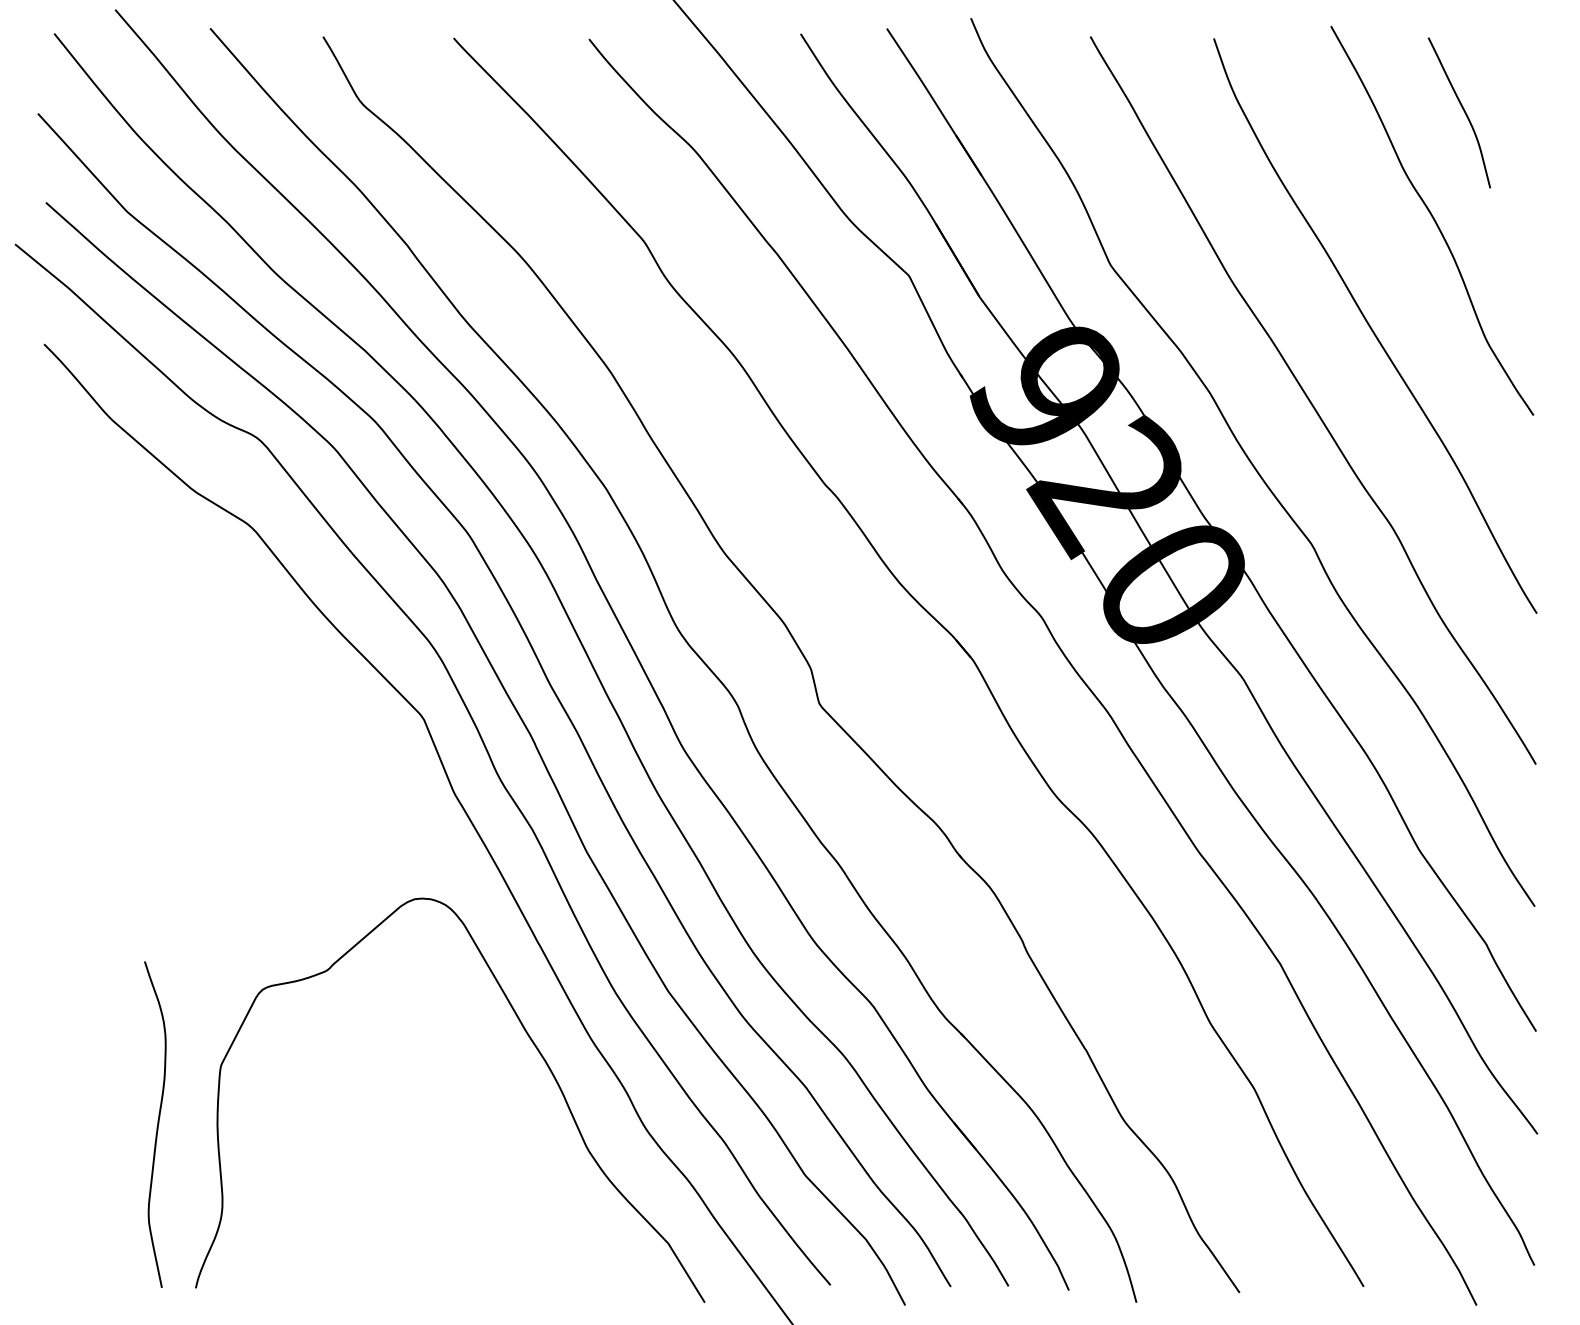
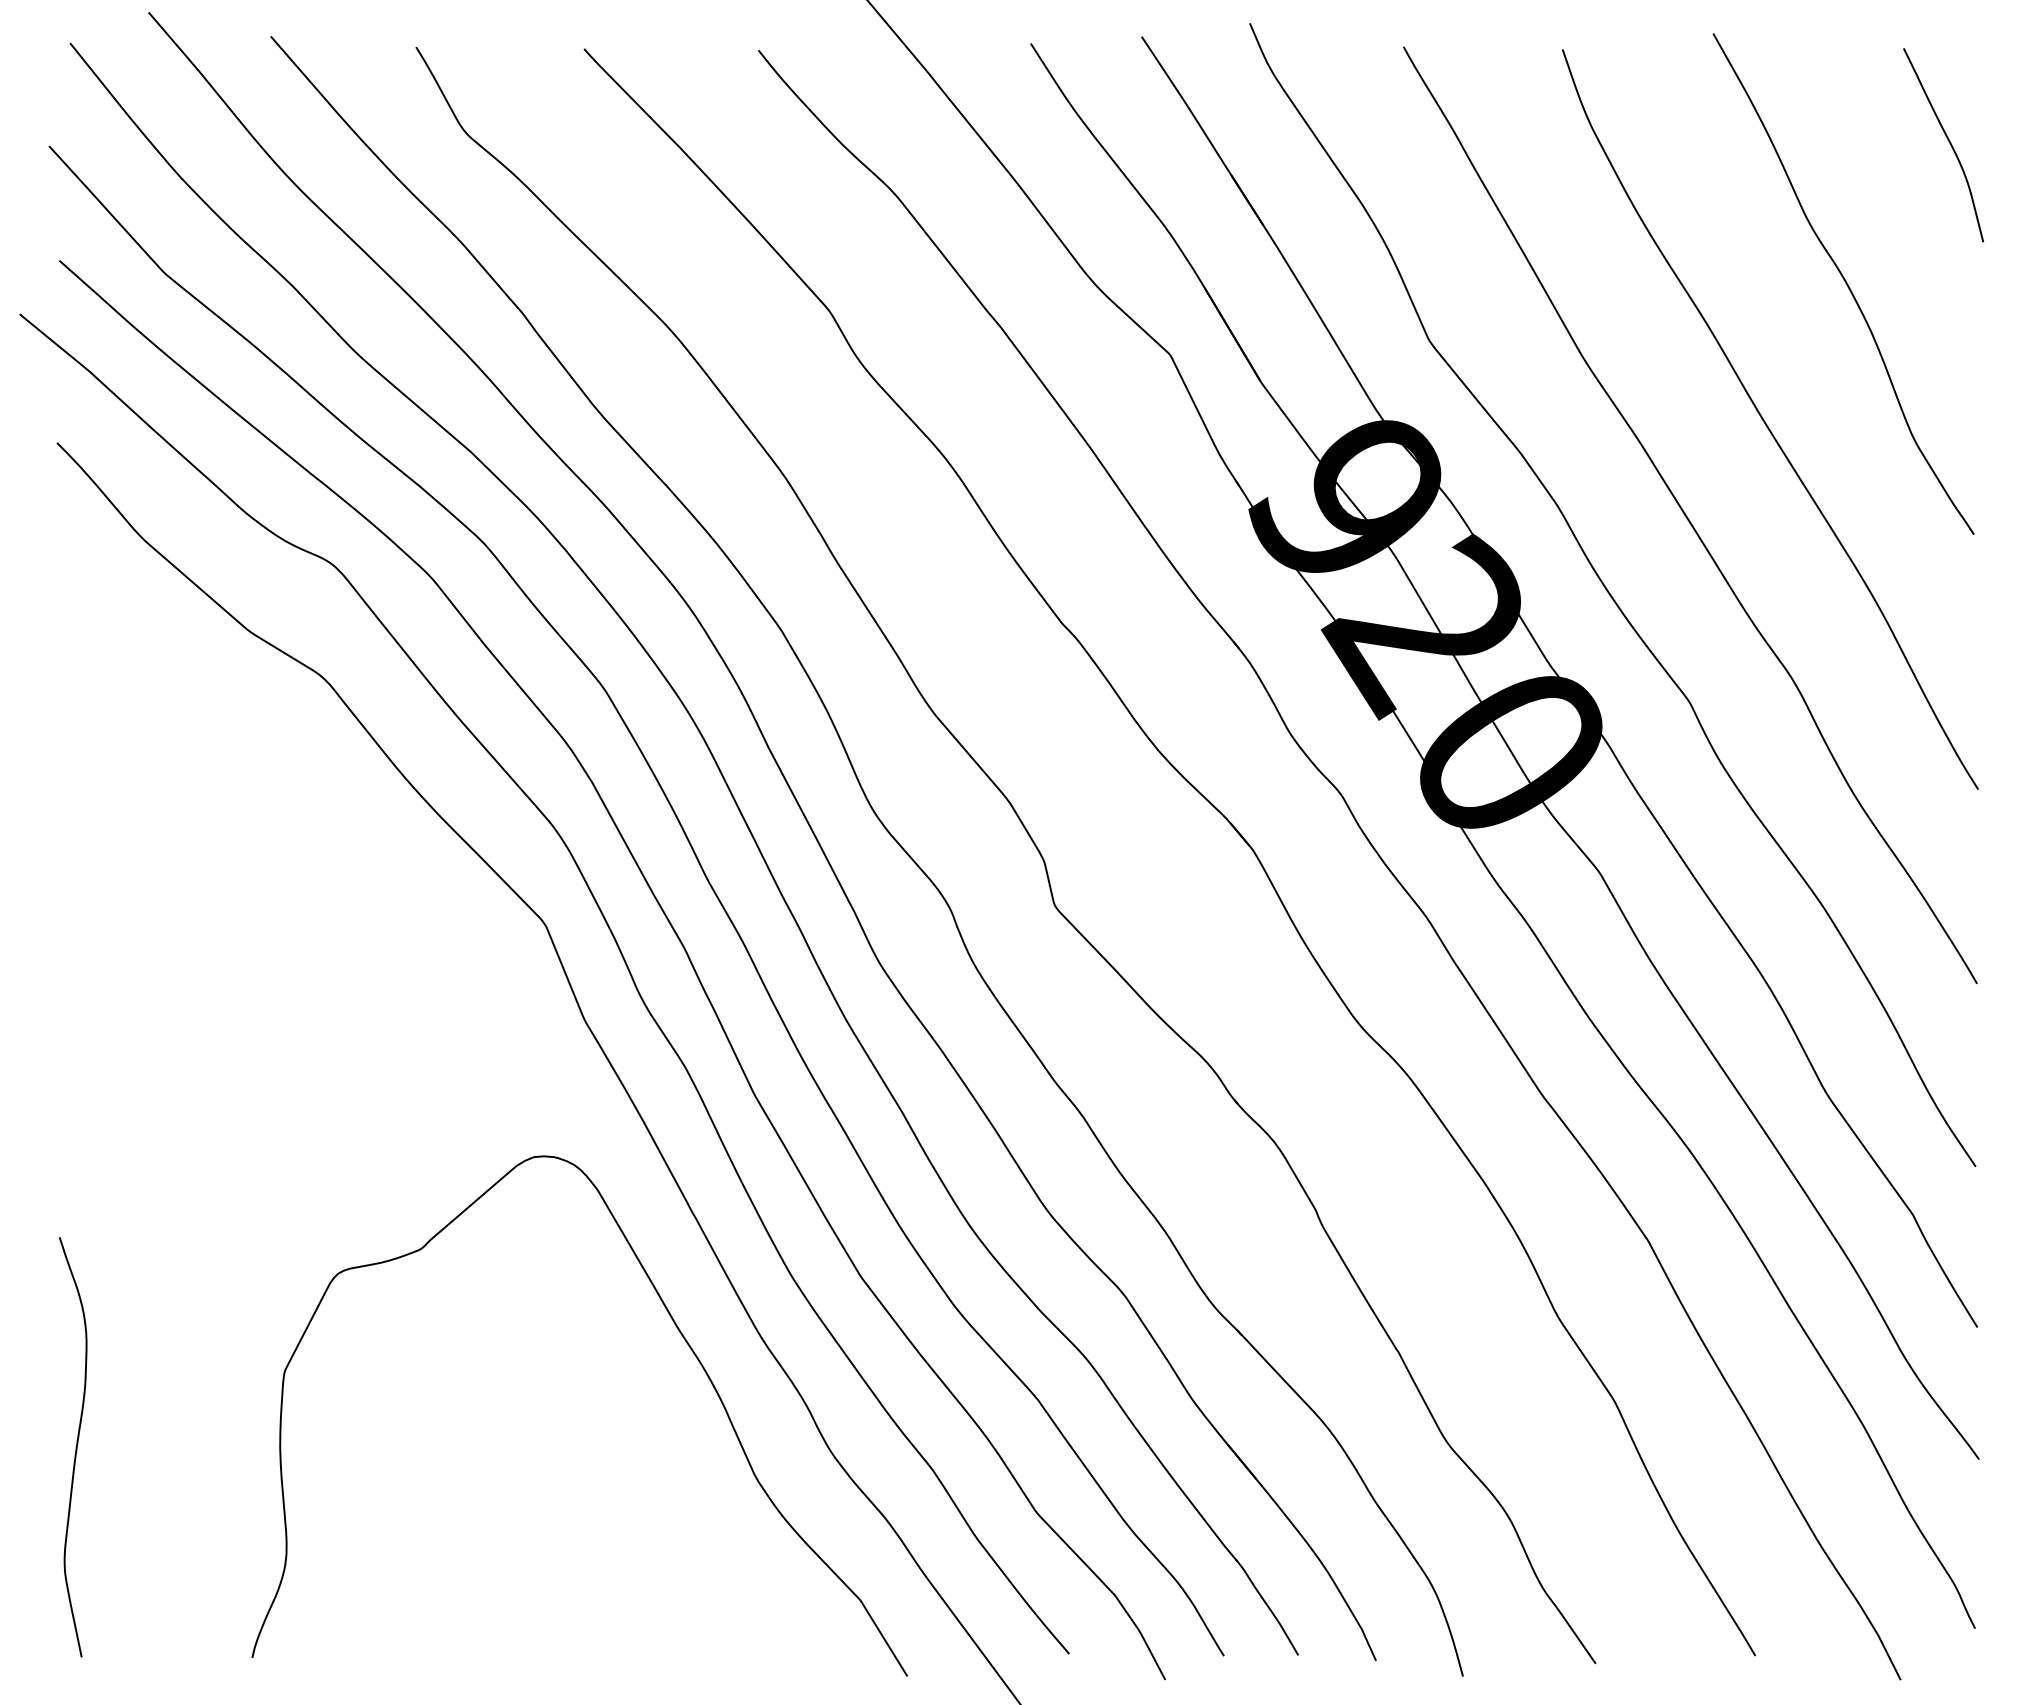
curve: (1464, 111) -> (1949, 143), moved
curve: (157, 1124) -> (75, 1447), moved

